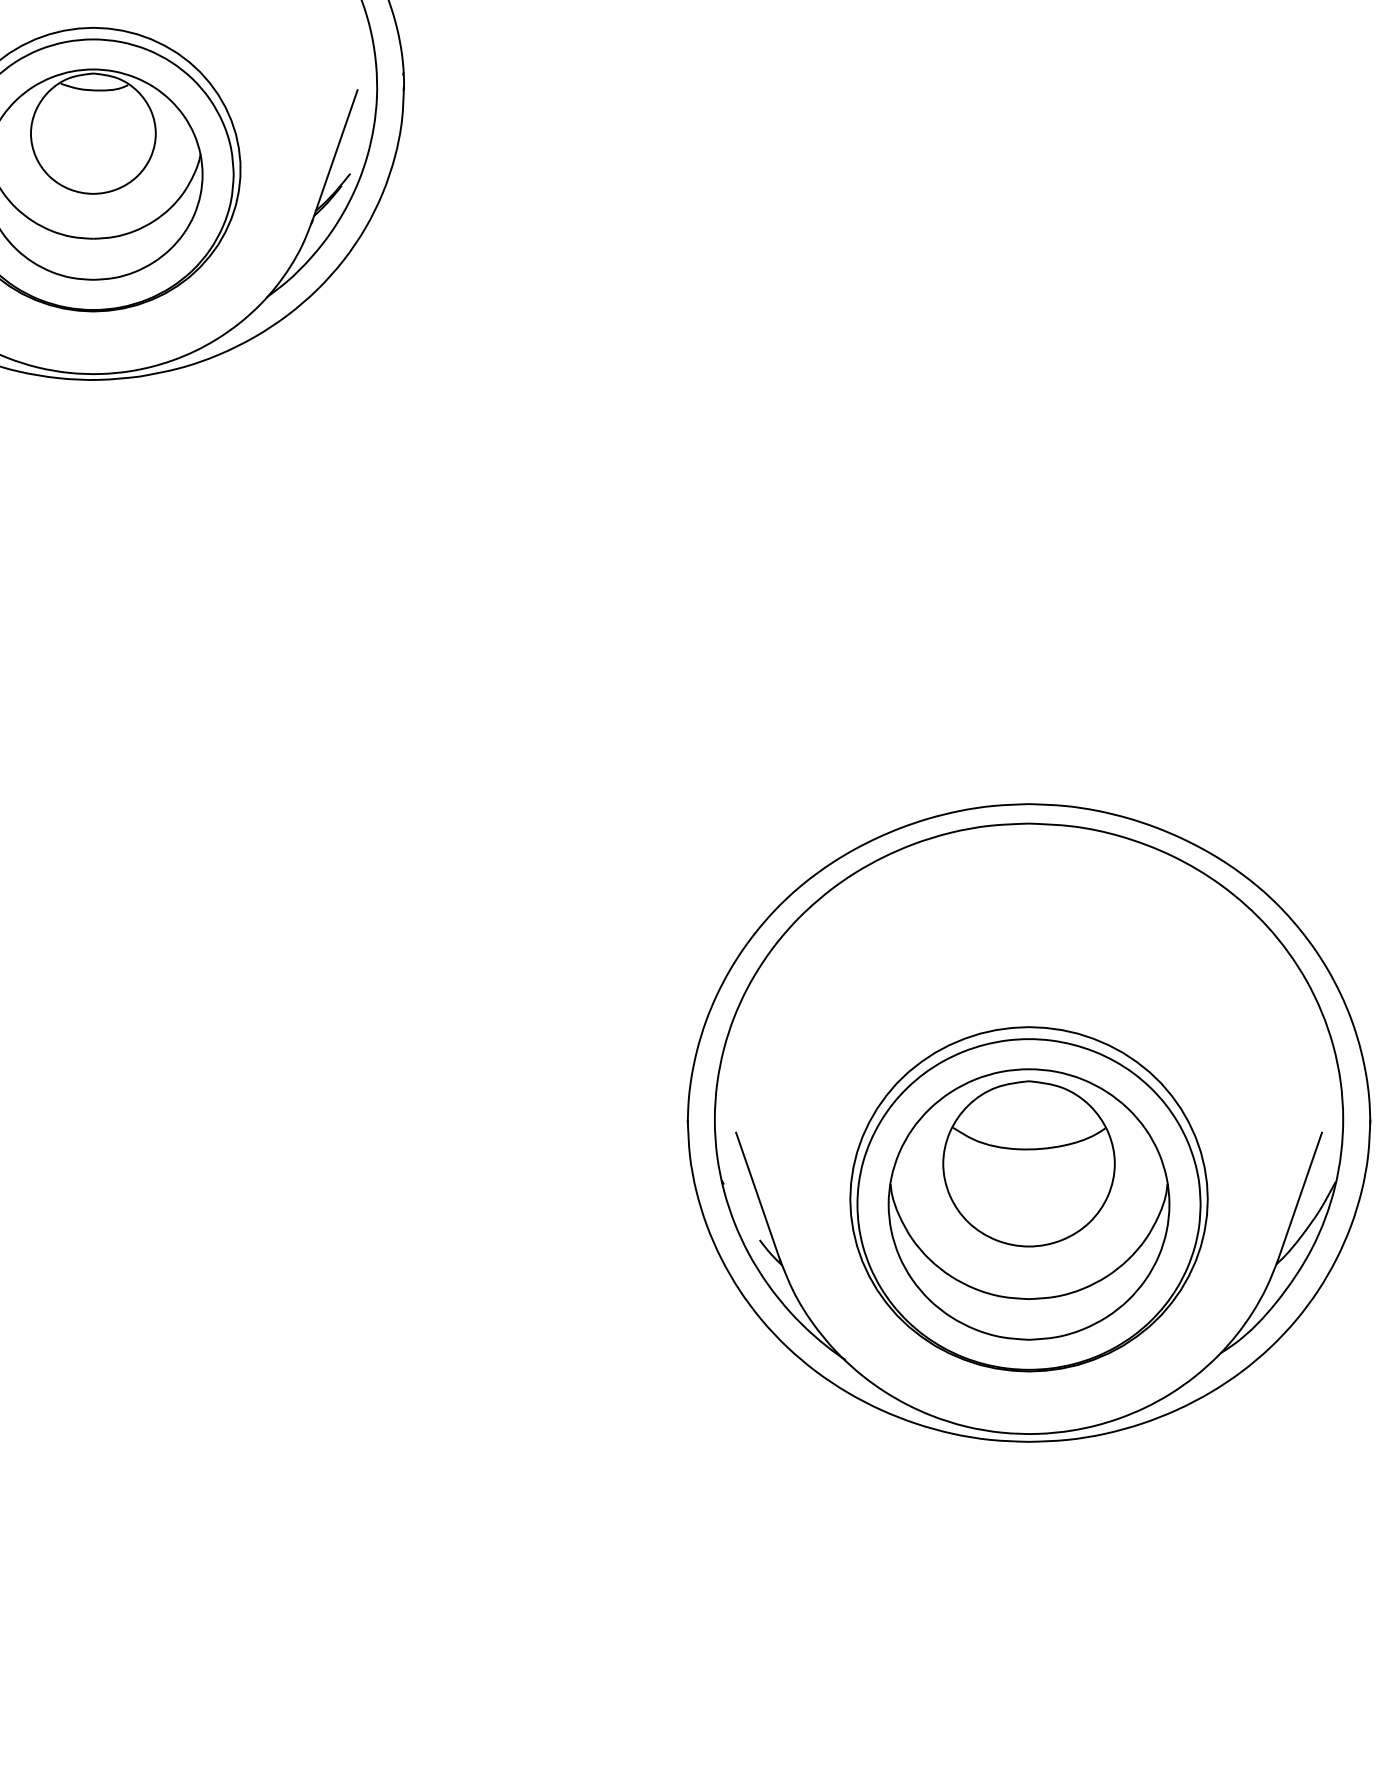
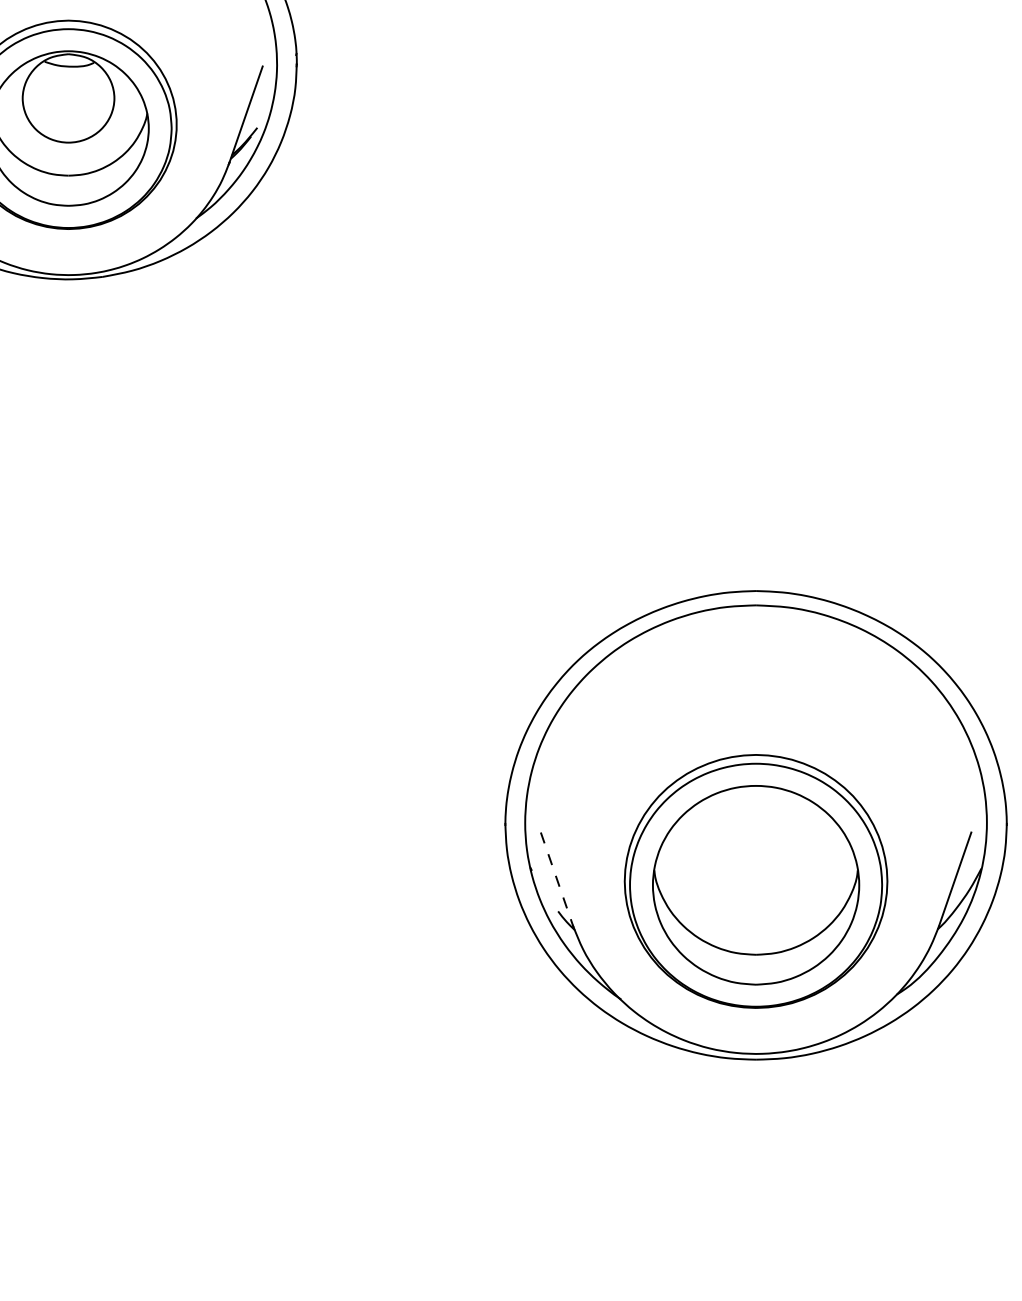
part: (1028, 1163) -> (755, 855), removed
line: (758, 1196) -> (557, 879), solid -> dashed

